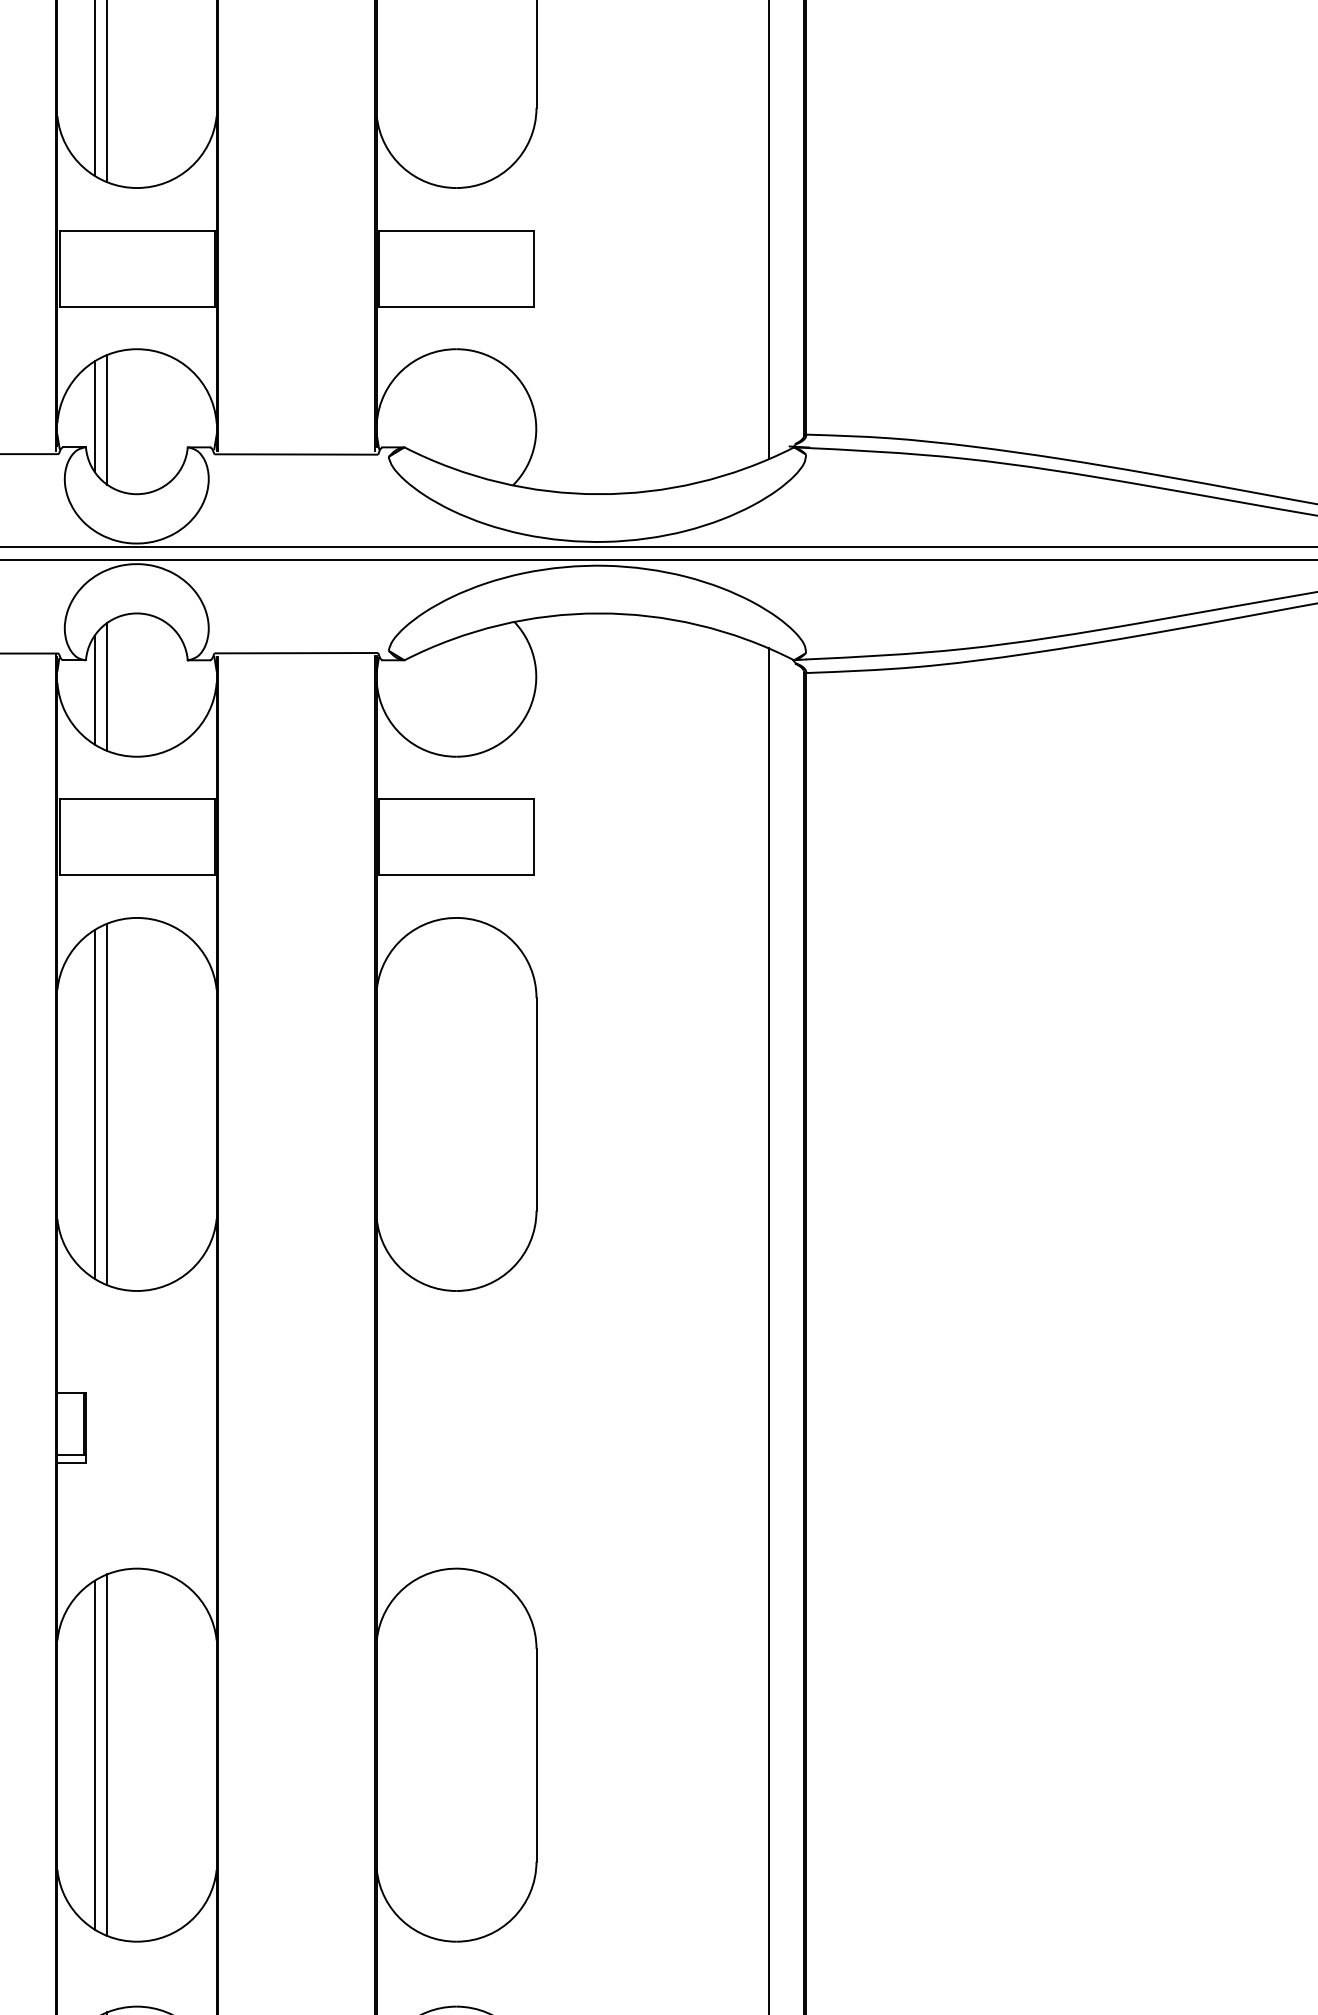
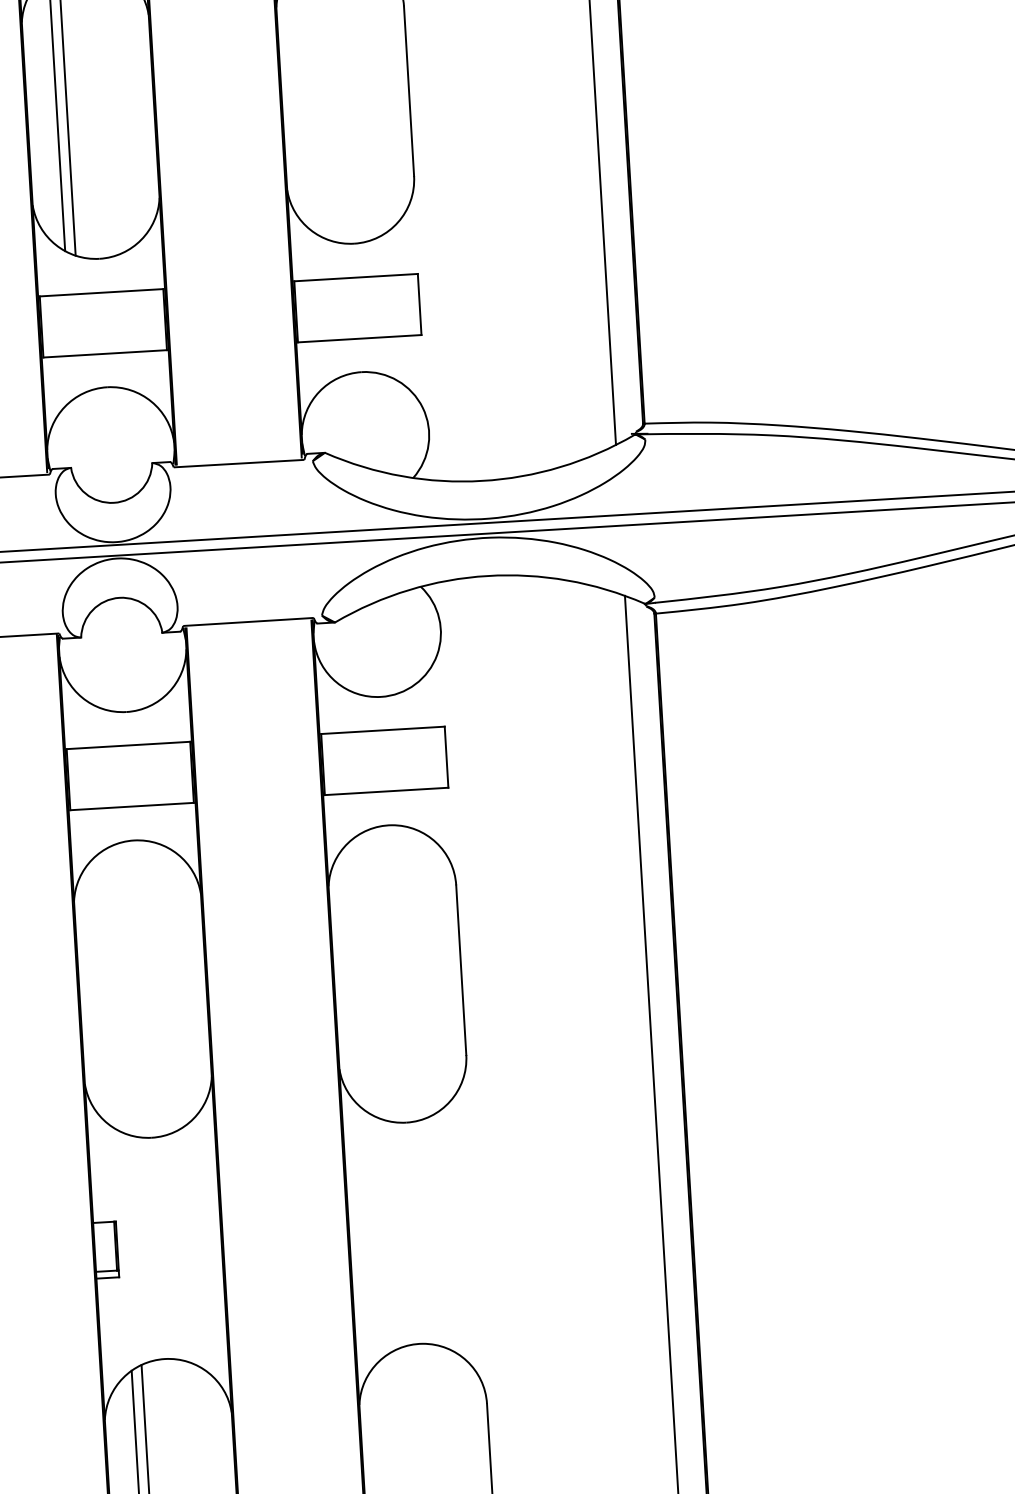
line: (94, 416) -> (76, 442), removed
line: (107, 419) -> (86, 444), removed
line: (107, 686) -> (99, 657), removed
line: (94, 689) -> (89, 660), removed
line: (94, 1104) -> (109, 991), removed
line: (107, 1104) -> (119, 990), removed

